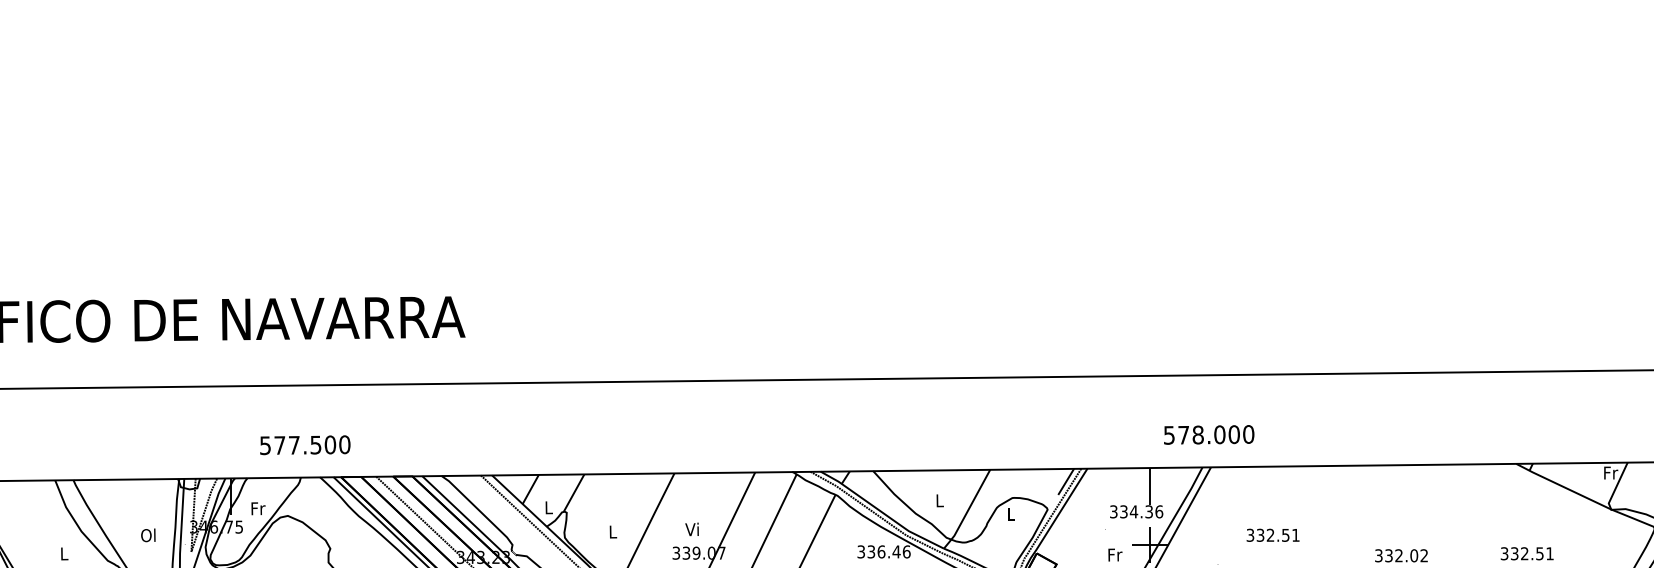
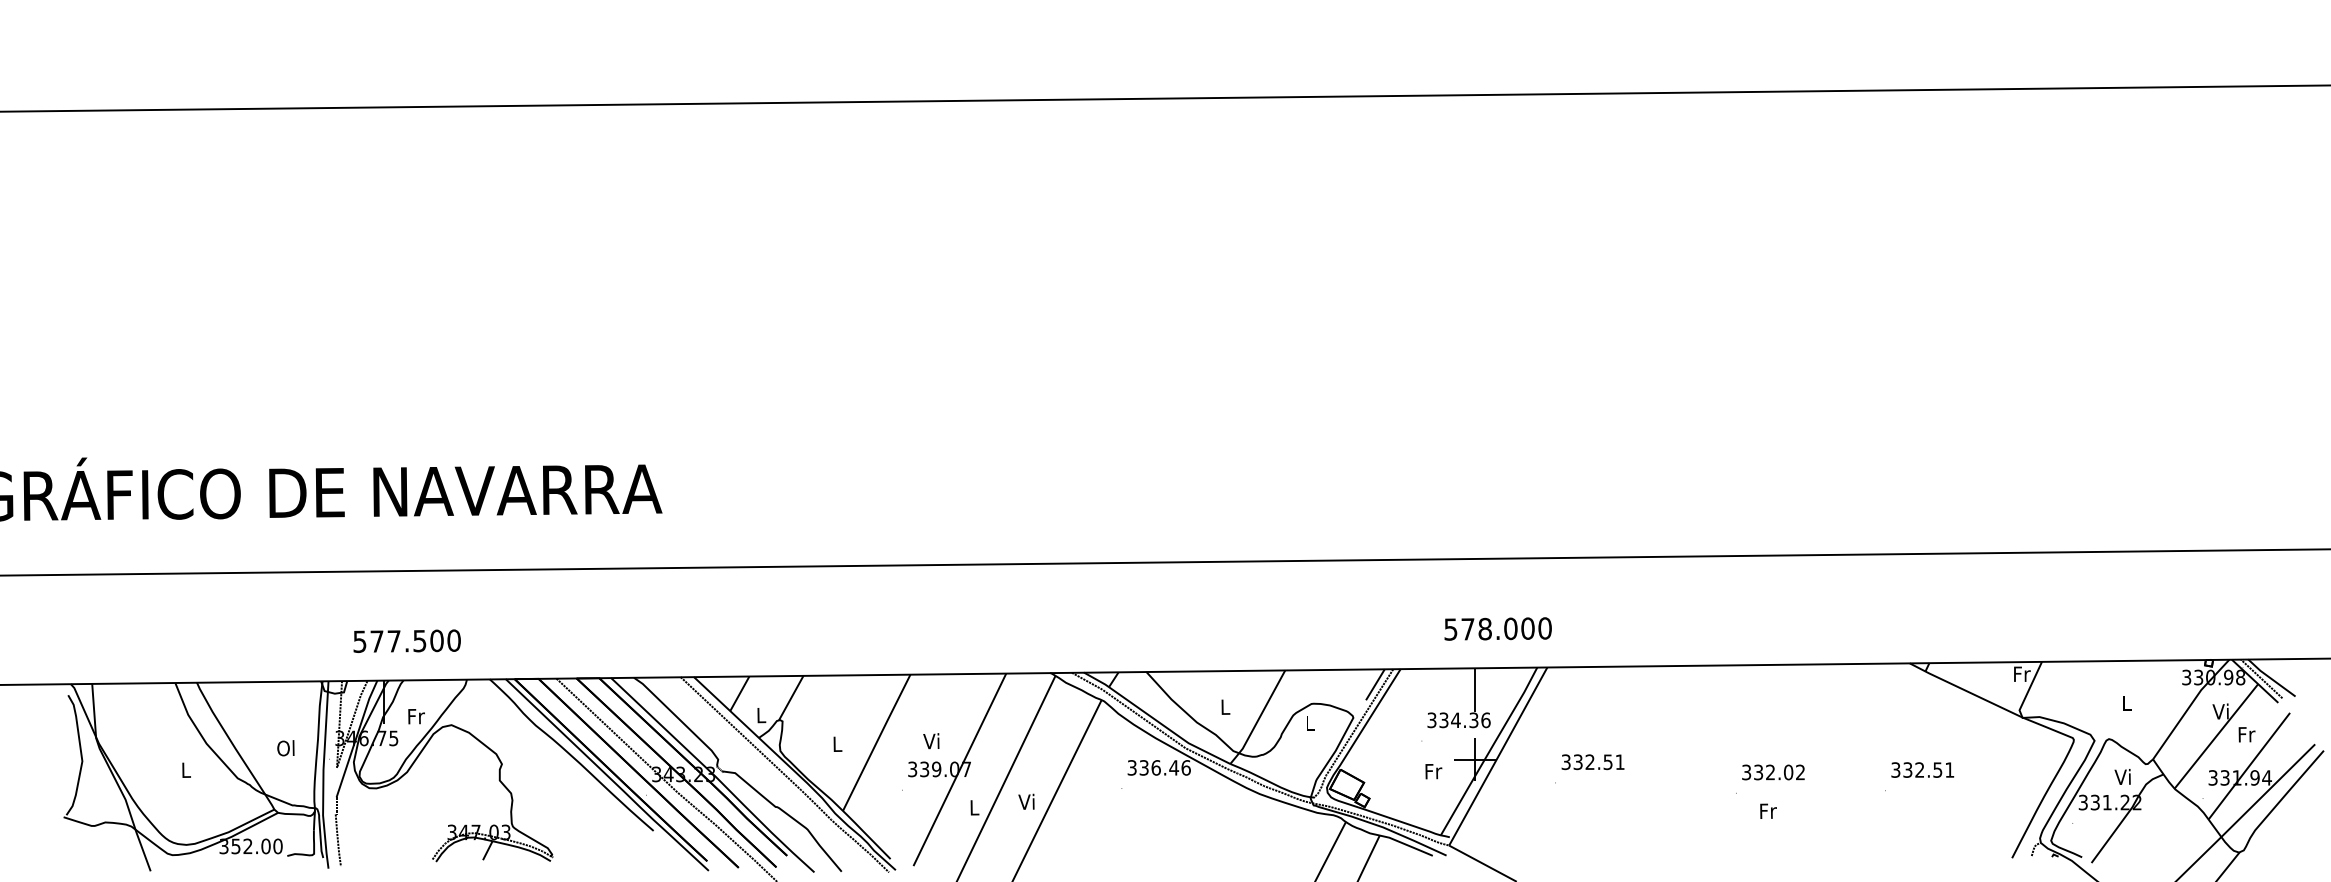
text: (1208, 434) -> (1497, 628), moved
text: (304, 444) -> (406, 640), moved
text: (1272, 535) -> (1592, 762), moved

